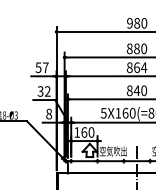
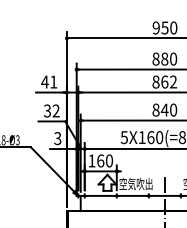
text: (137, 23) -> (165, 28), 980 -> 950
text: (41, 67) -> (48, 81), 57 -> 41
text: (143, 67) -> (172, 81), 864 -> 862
text: (49, 113) -> (58, 137), 8 -> 3

